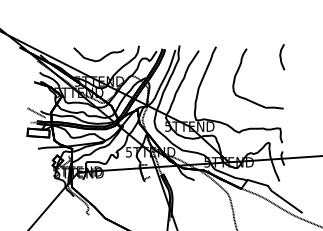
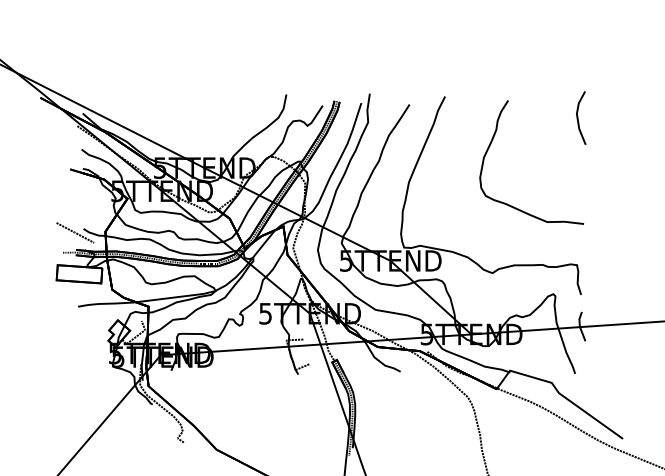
curve: (100, 58) -> (206, 120), removed

